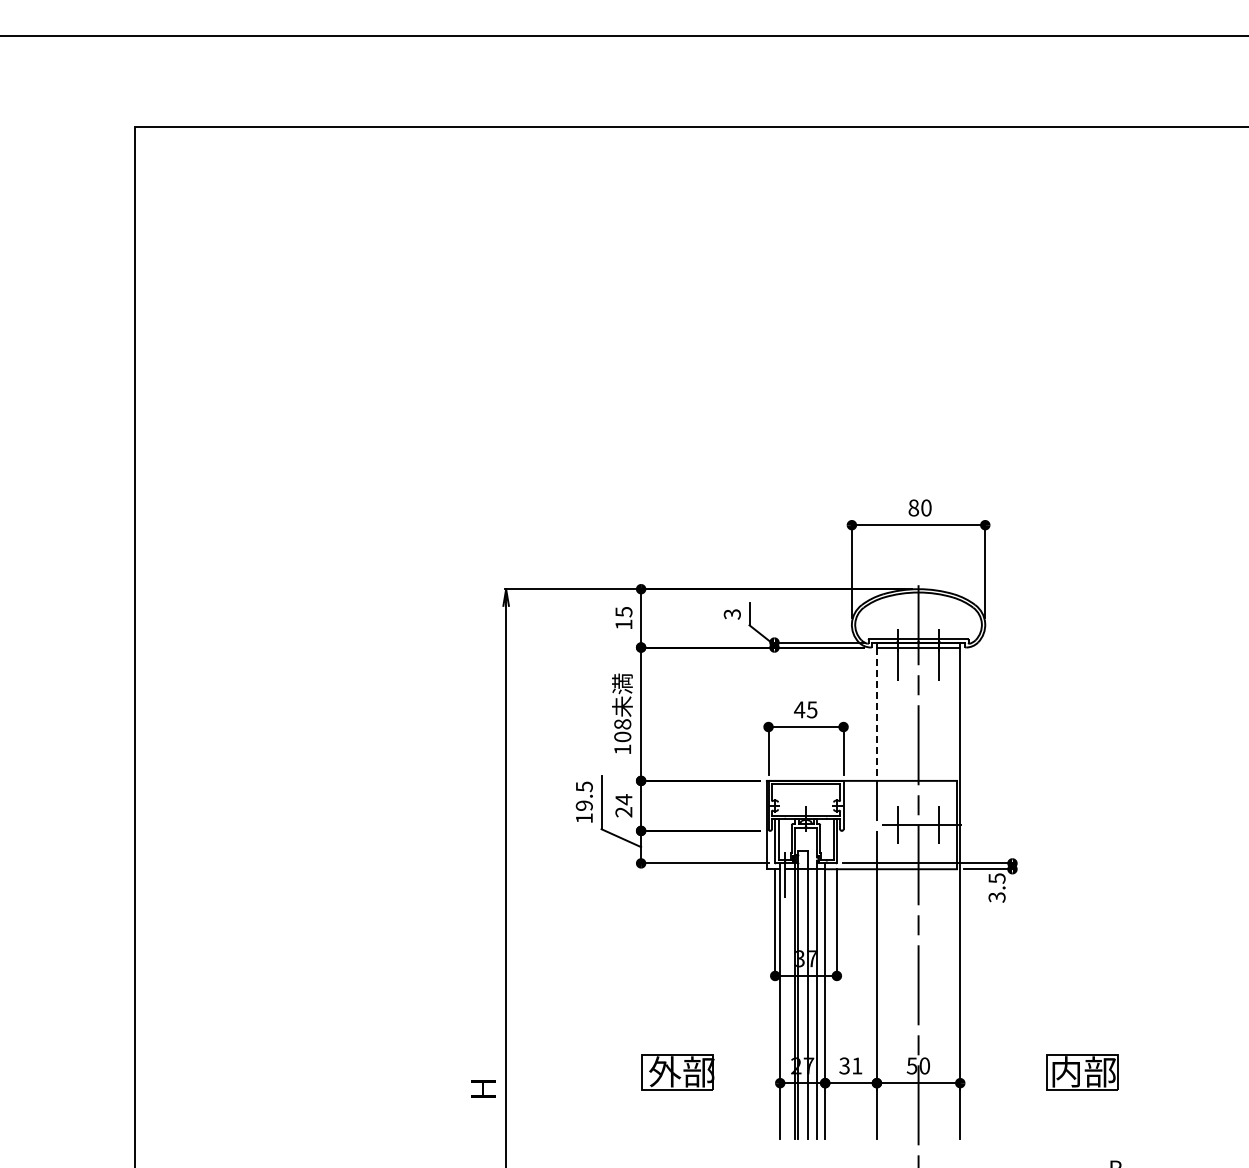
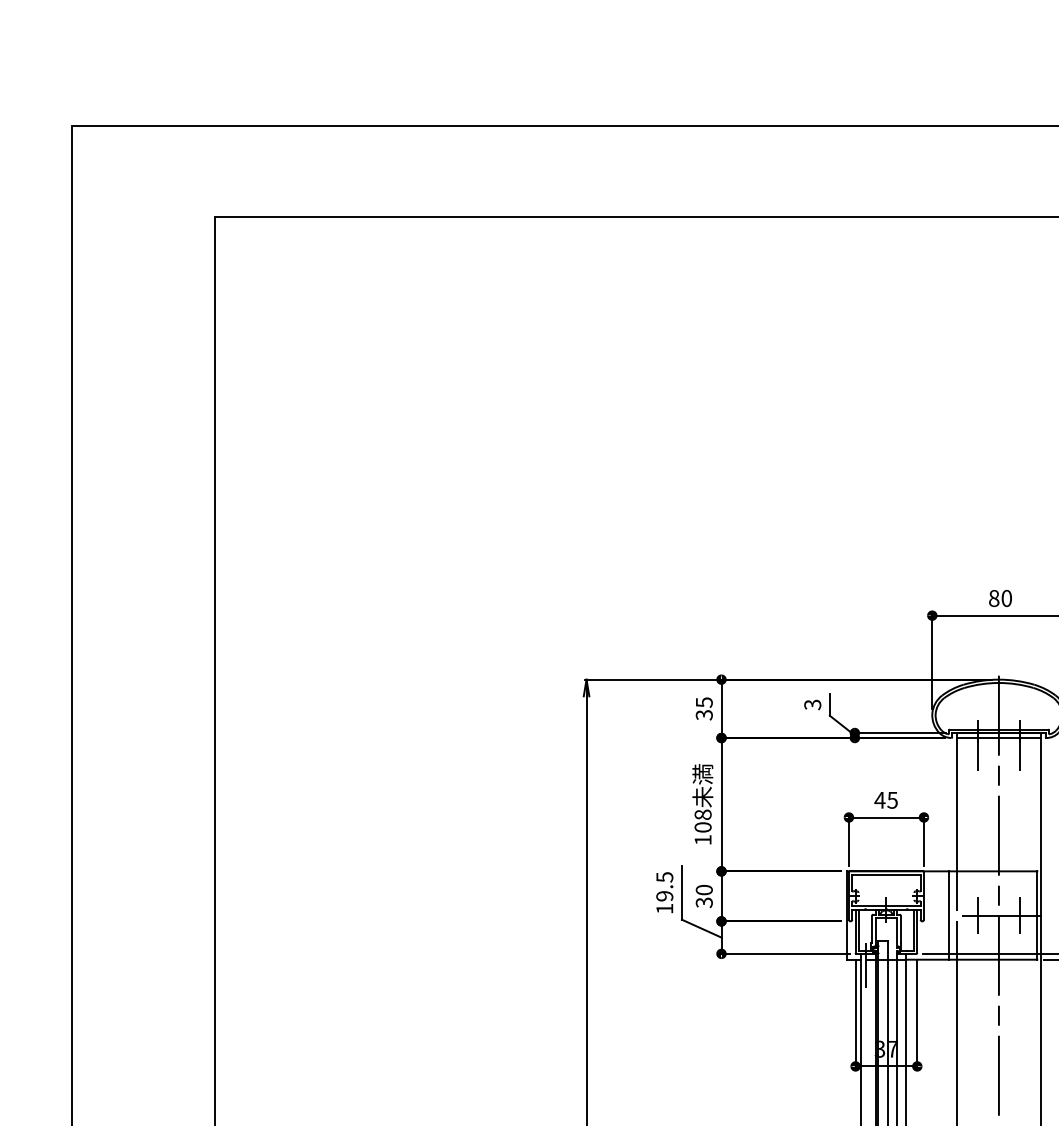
text: (623, 624) -> (703, 714), 15 -> 35
line: (876, 714) -> (956, 804), dashed -> solid
text: (623, 805) -> (703, 895), 24 -> 30
line: (868, 824) -> (948, 914), added

